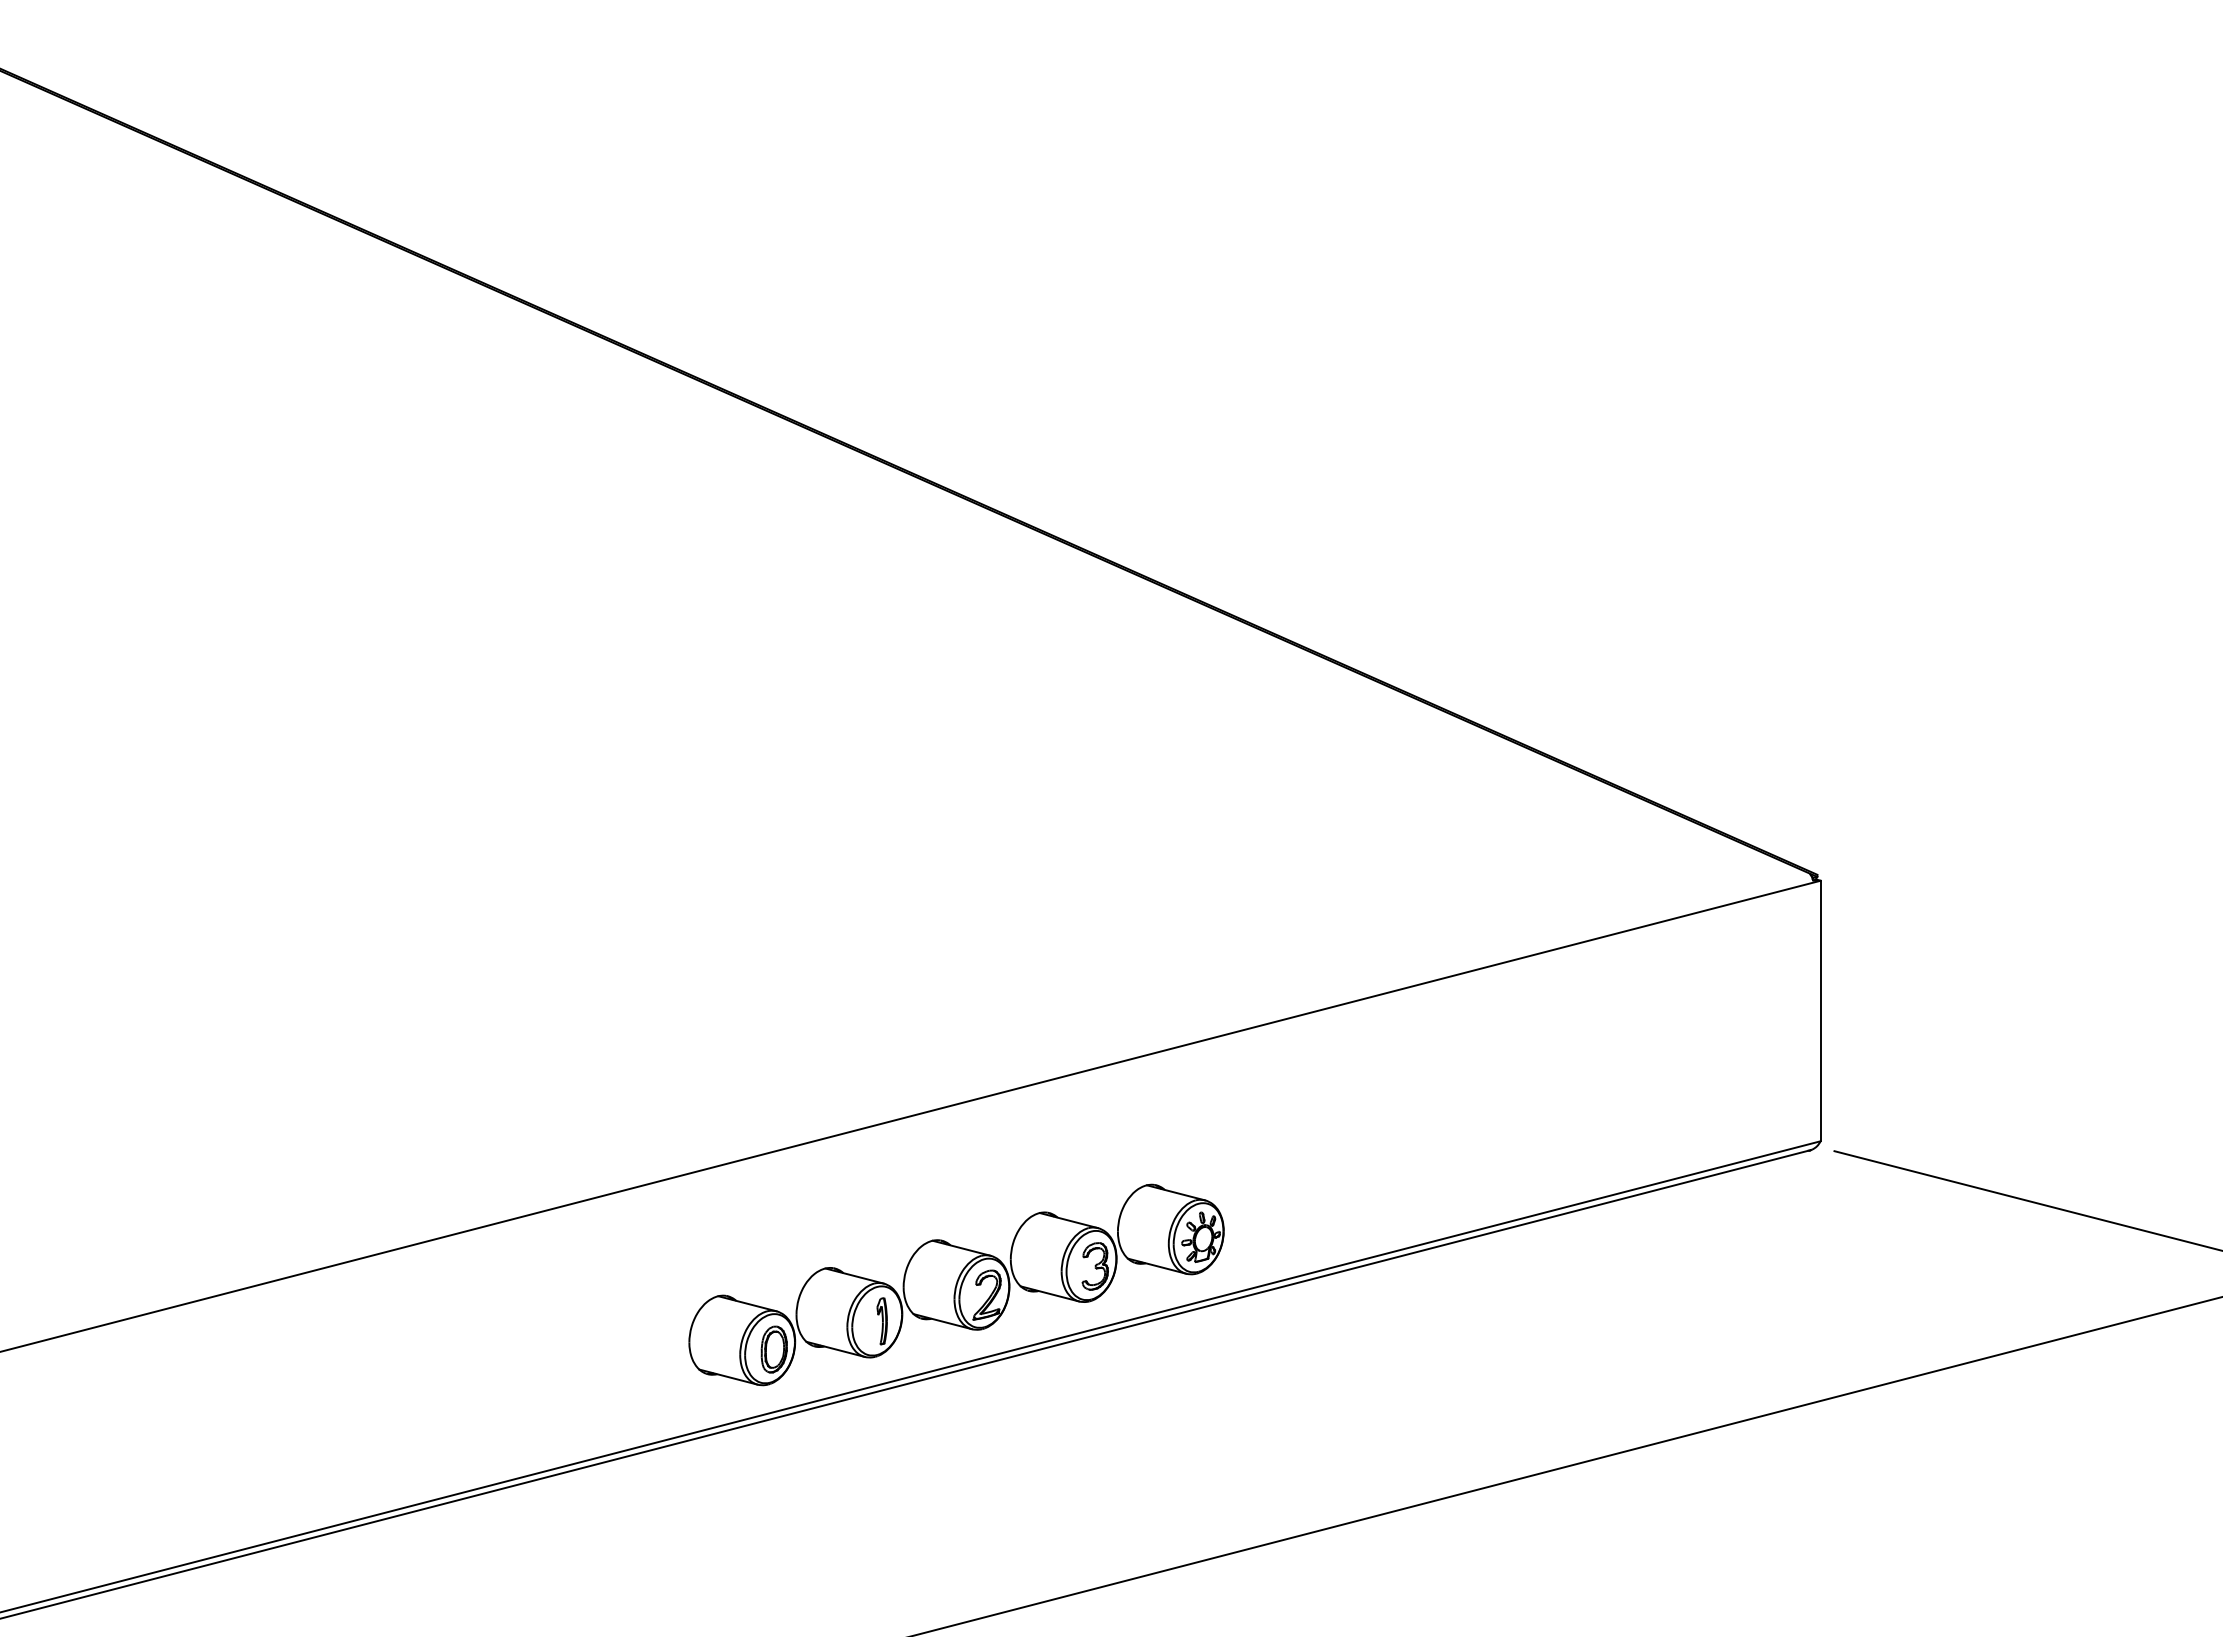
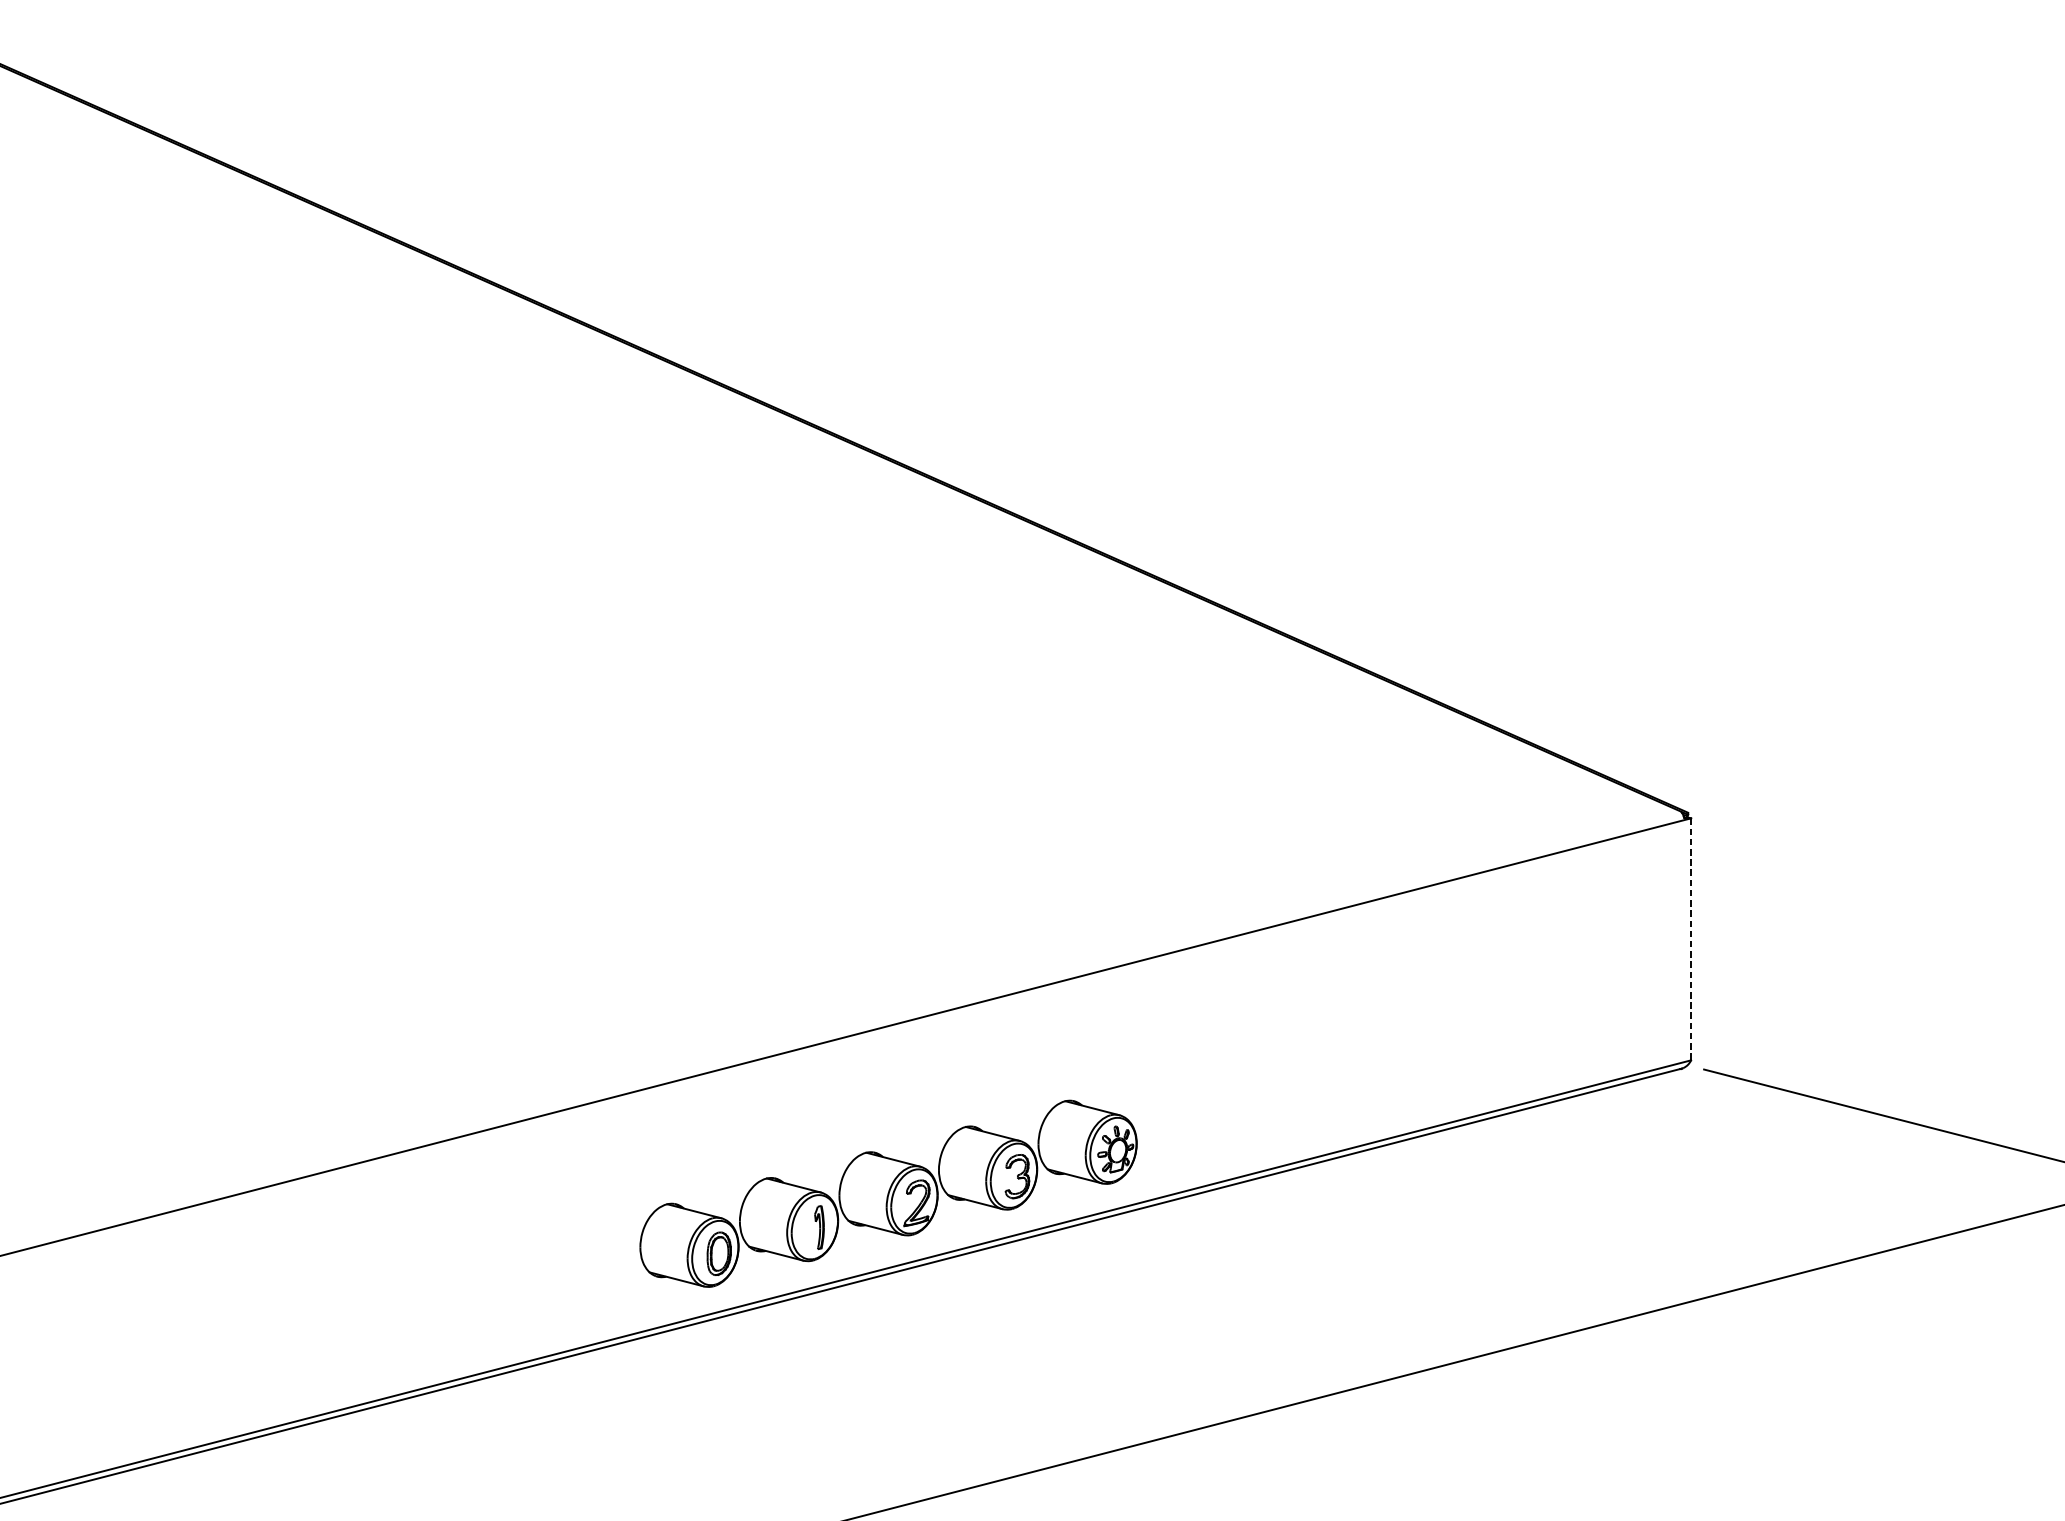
line: (1820, 1011) -> (1691, 939), solid -> dashed

